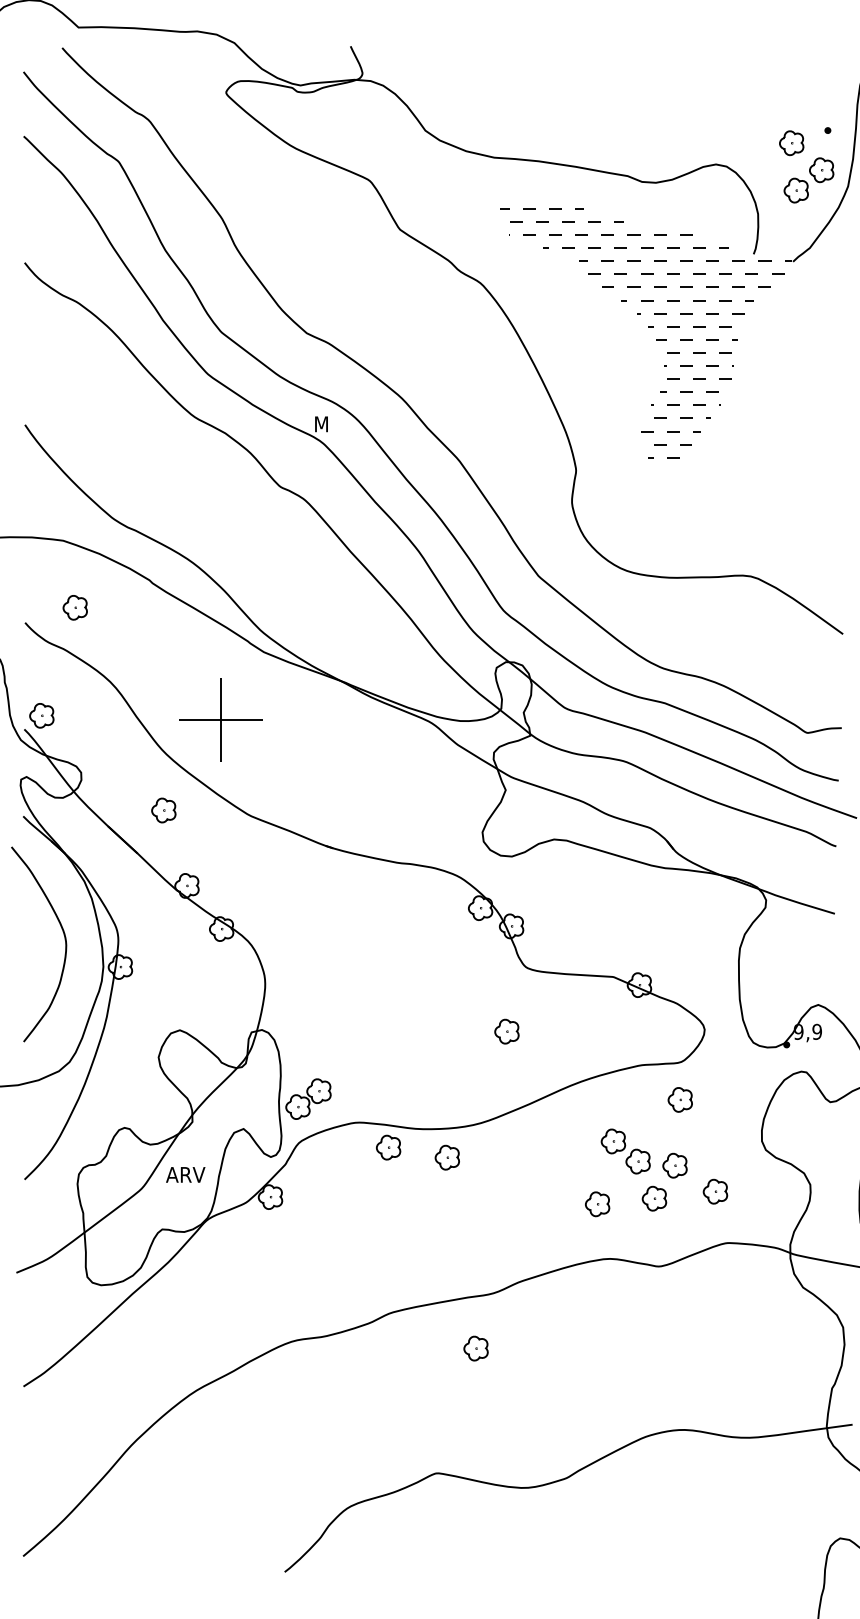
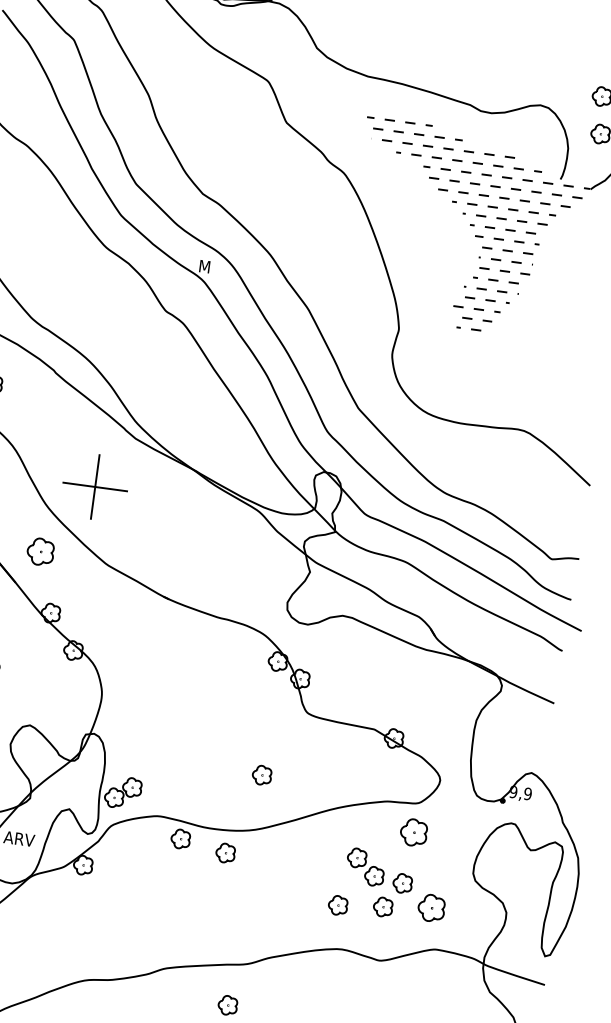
part: (163, 810) -> (40, 551), size x1.4
part: (506, 1031) -> (261, 775), moved
part: (679, 1099) -> (413, 832), size x1.4
part: (715, 1191) -> (431, 907), size x1.4

